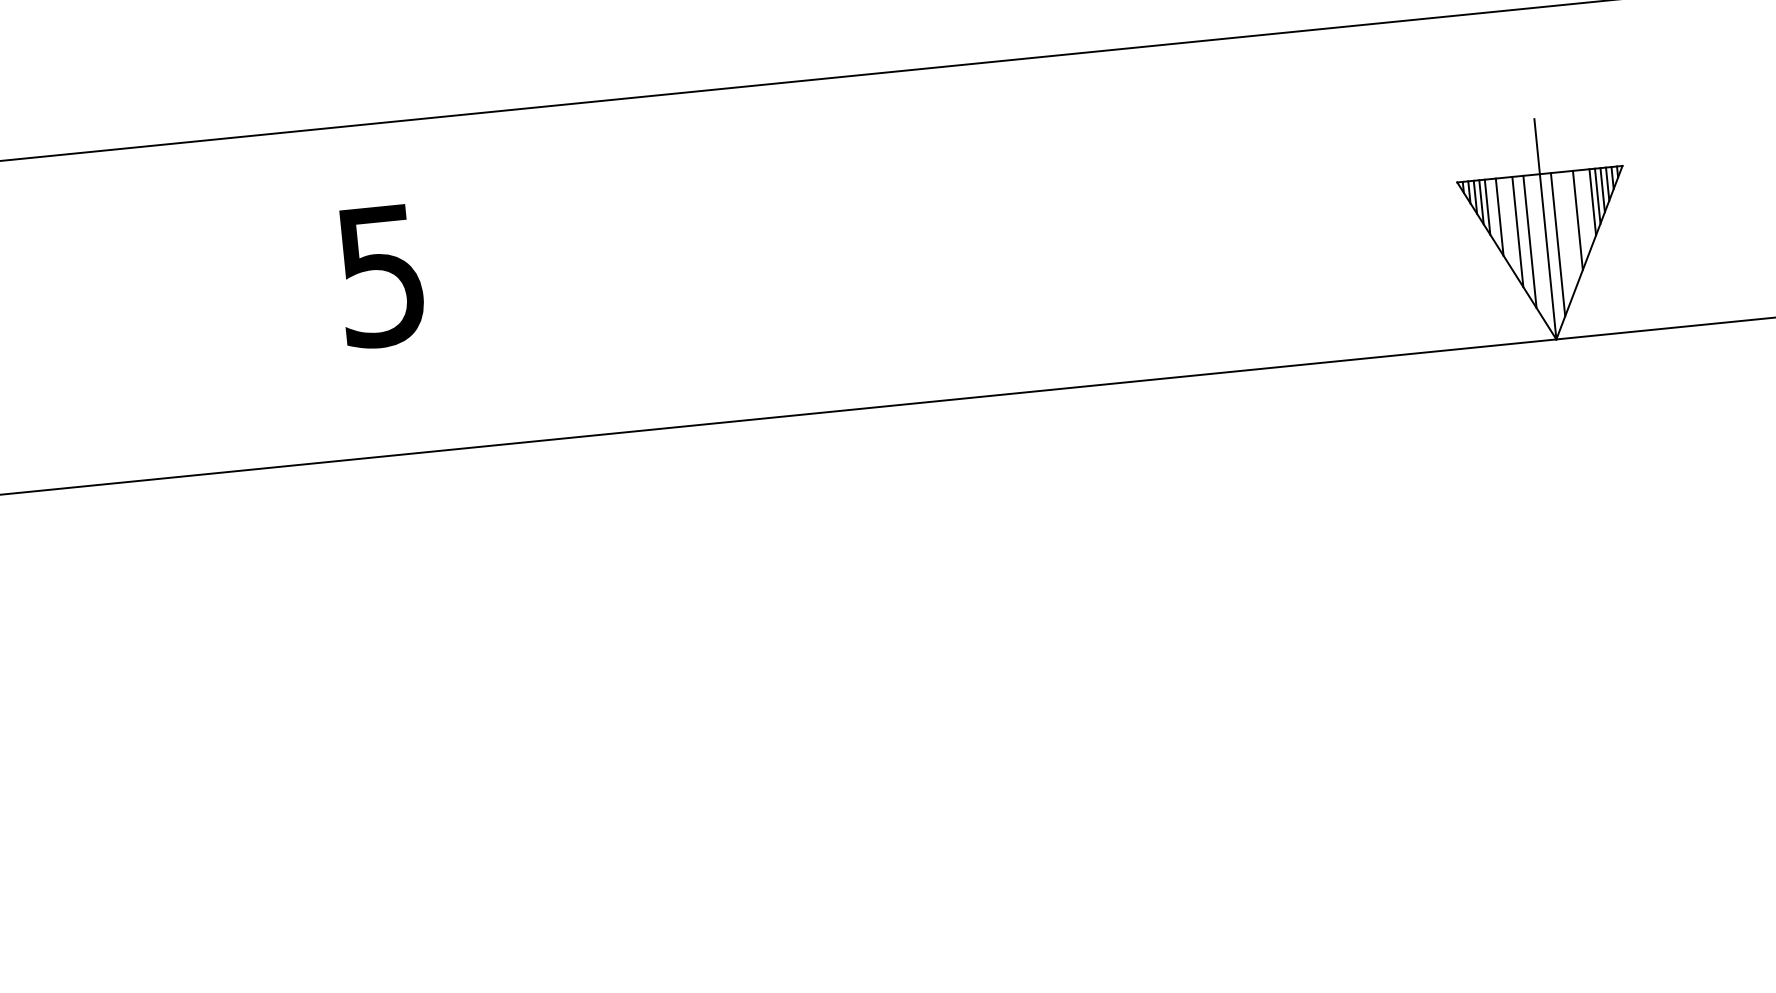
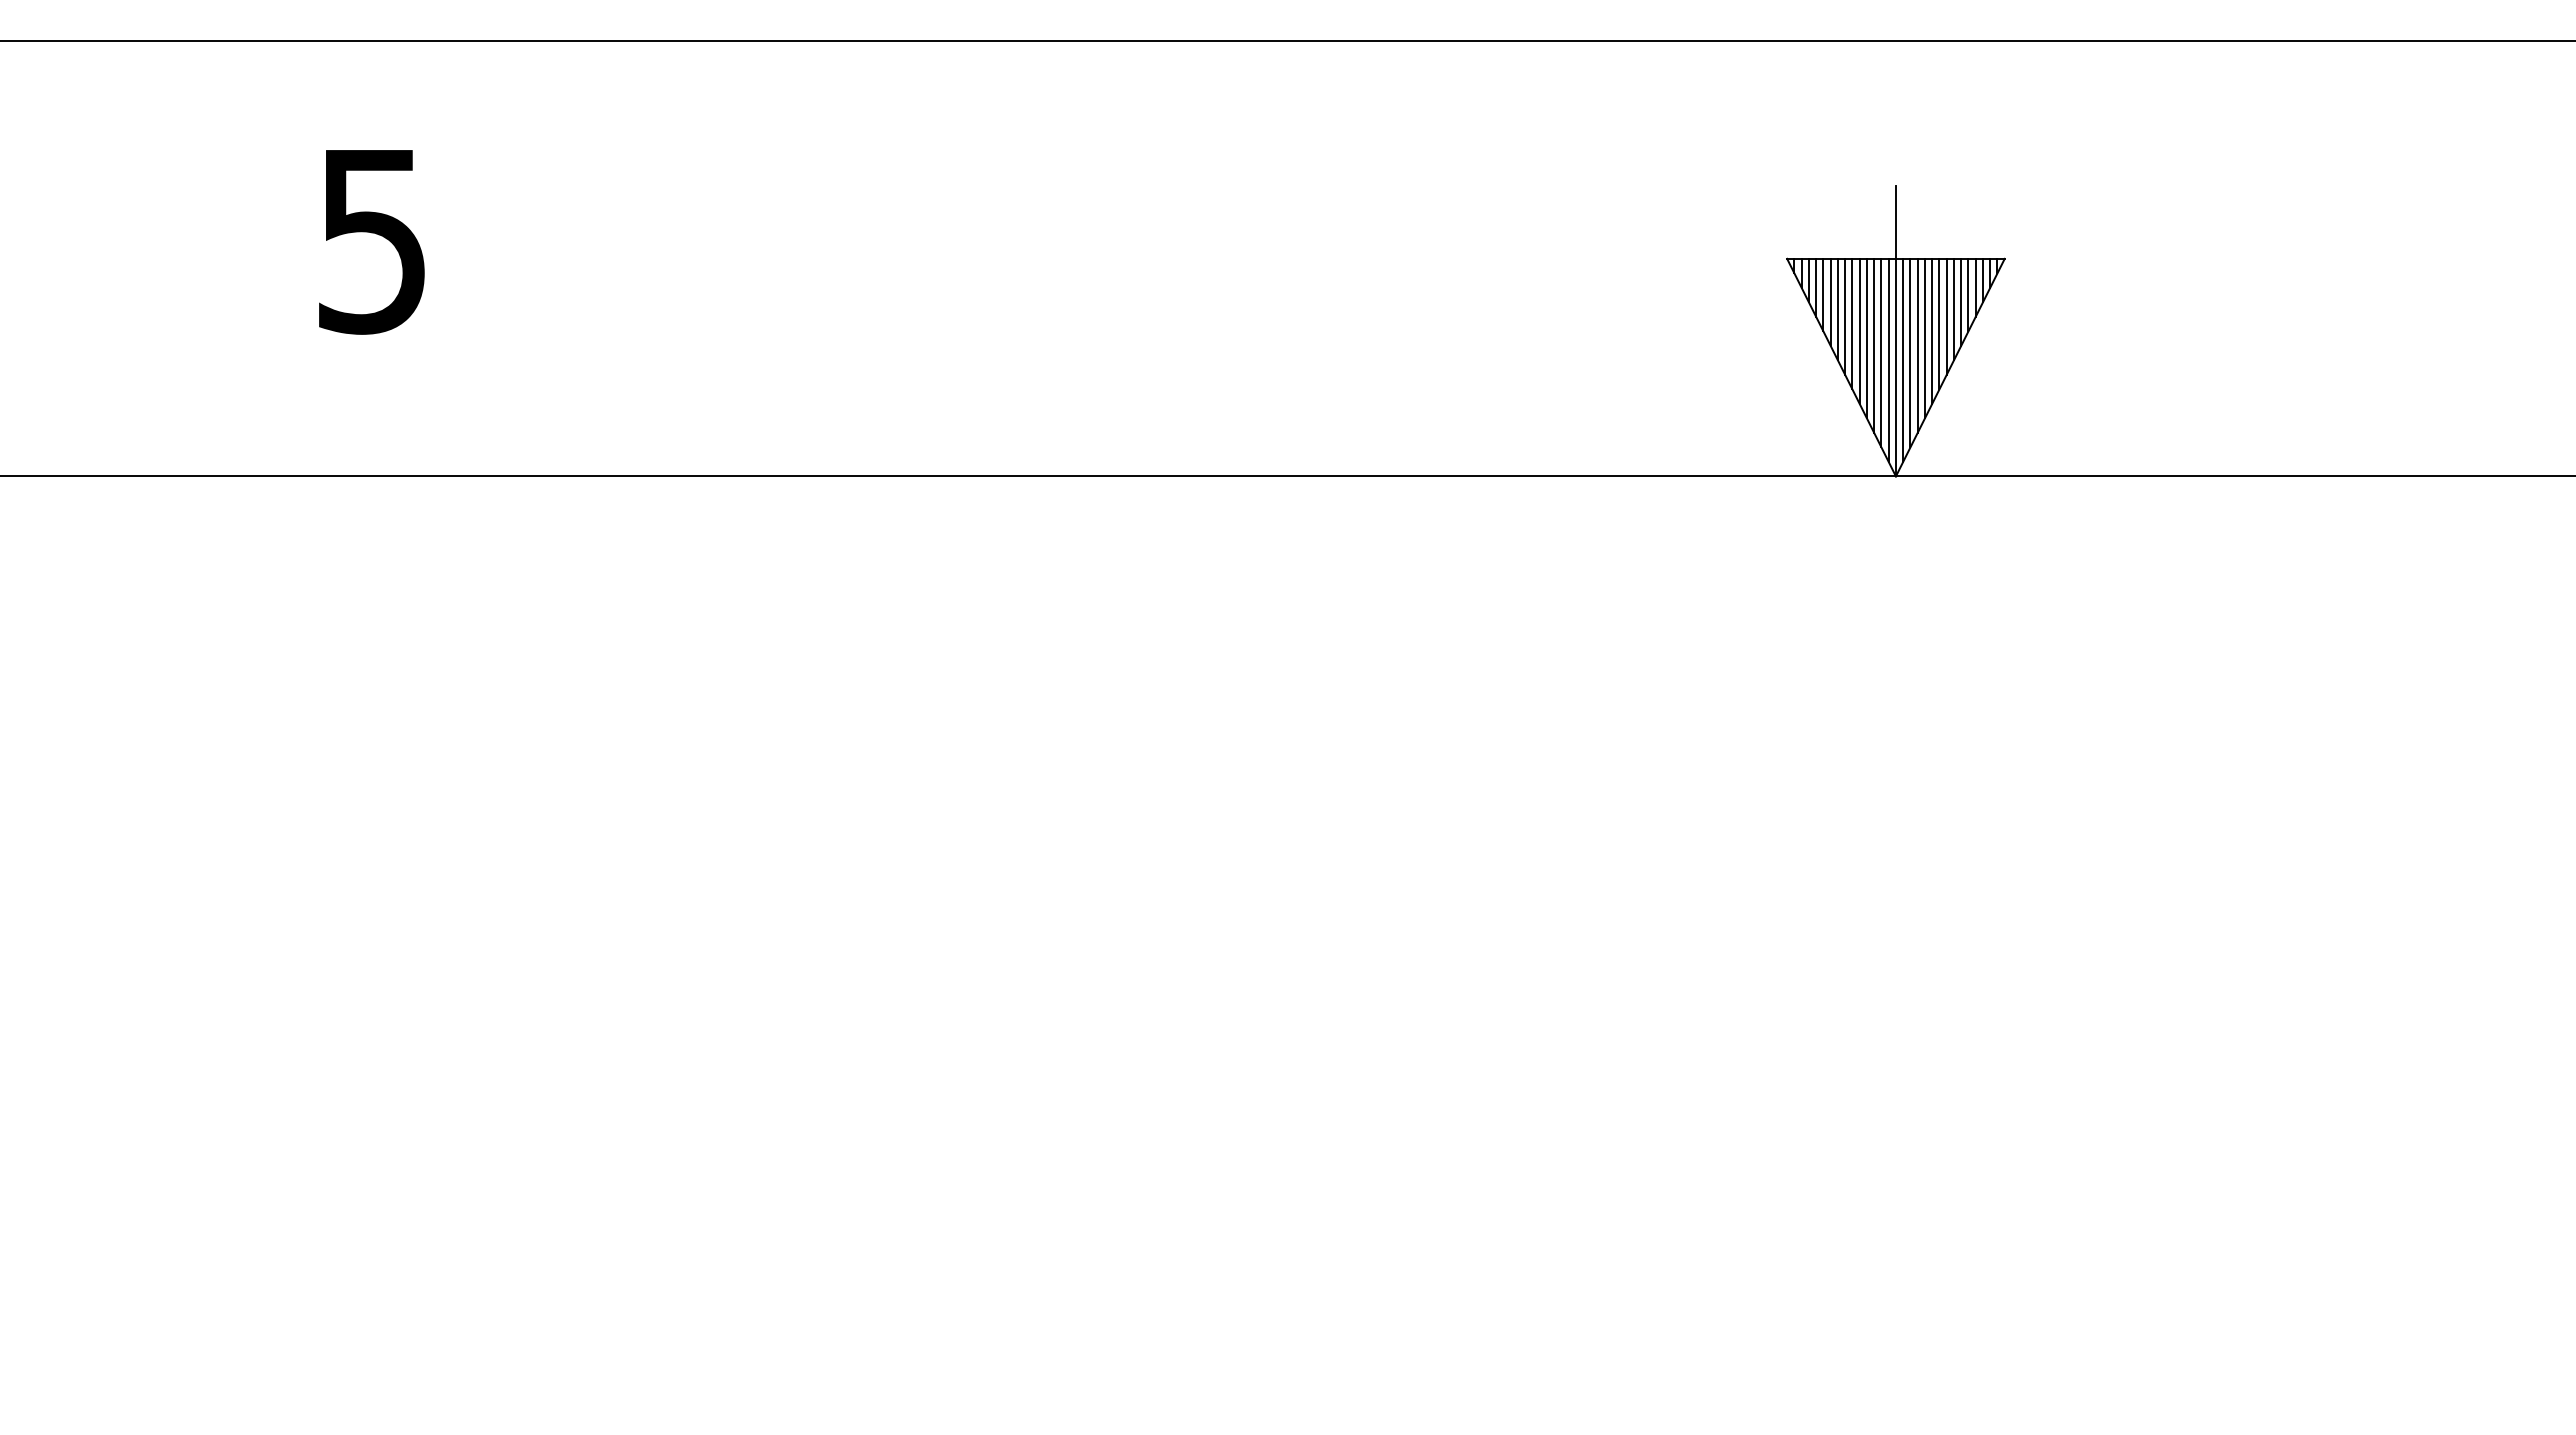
line: (1587, 208) -> (1953, 309), added
line: (1493, 211) -> (1830, 301), added
line: (1582, 214) -> (1946, 316), added
line: (1505, 221) -> (1845, 316), added
line: (1573, 225) -> (1932, 330), added
line: (1511, 226) -> (1852, 323), added
line: (1567, 232) -> (1924, 338), added
line: (1523, 236) -> (1866, 338), added
line: (1562, 238) -> (1917, 345), added
line: (1536, 246) -> (1881, 352), added
line: (1553, 250) -> (1903, 359), added
line: (1541, 251) -> (1888, 359), added

